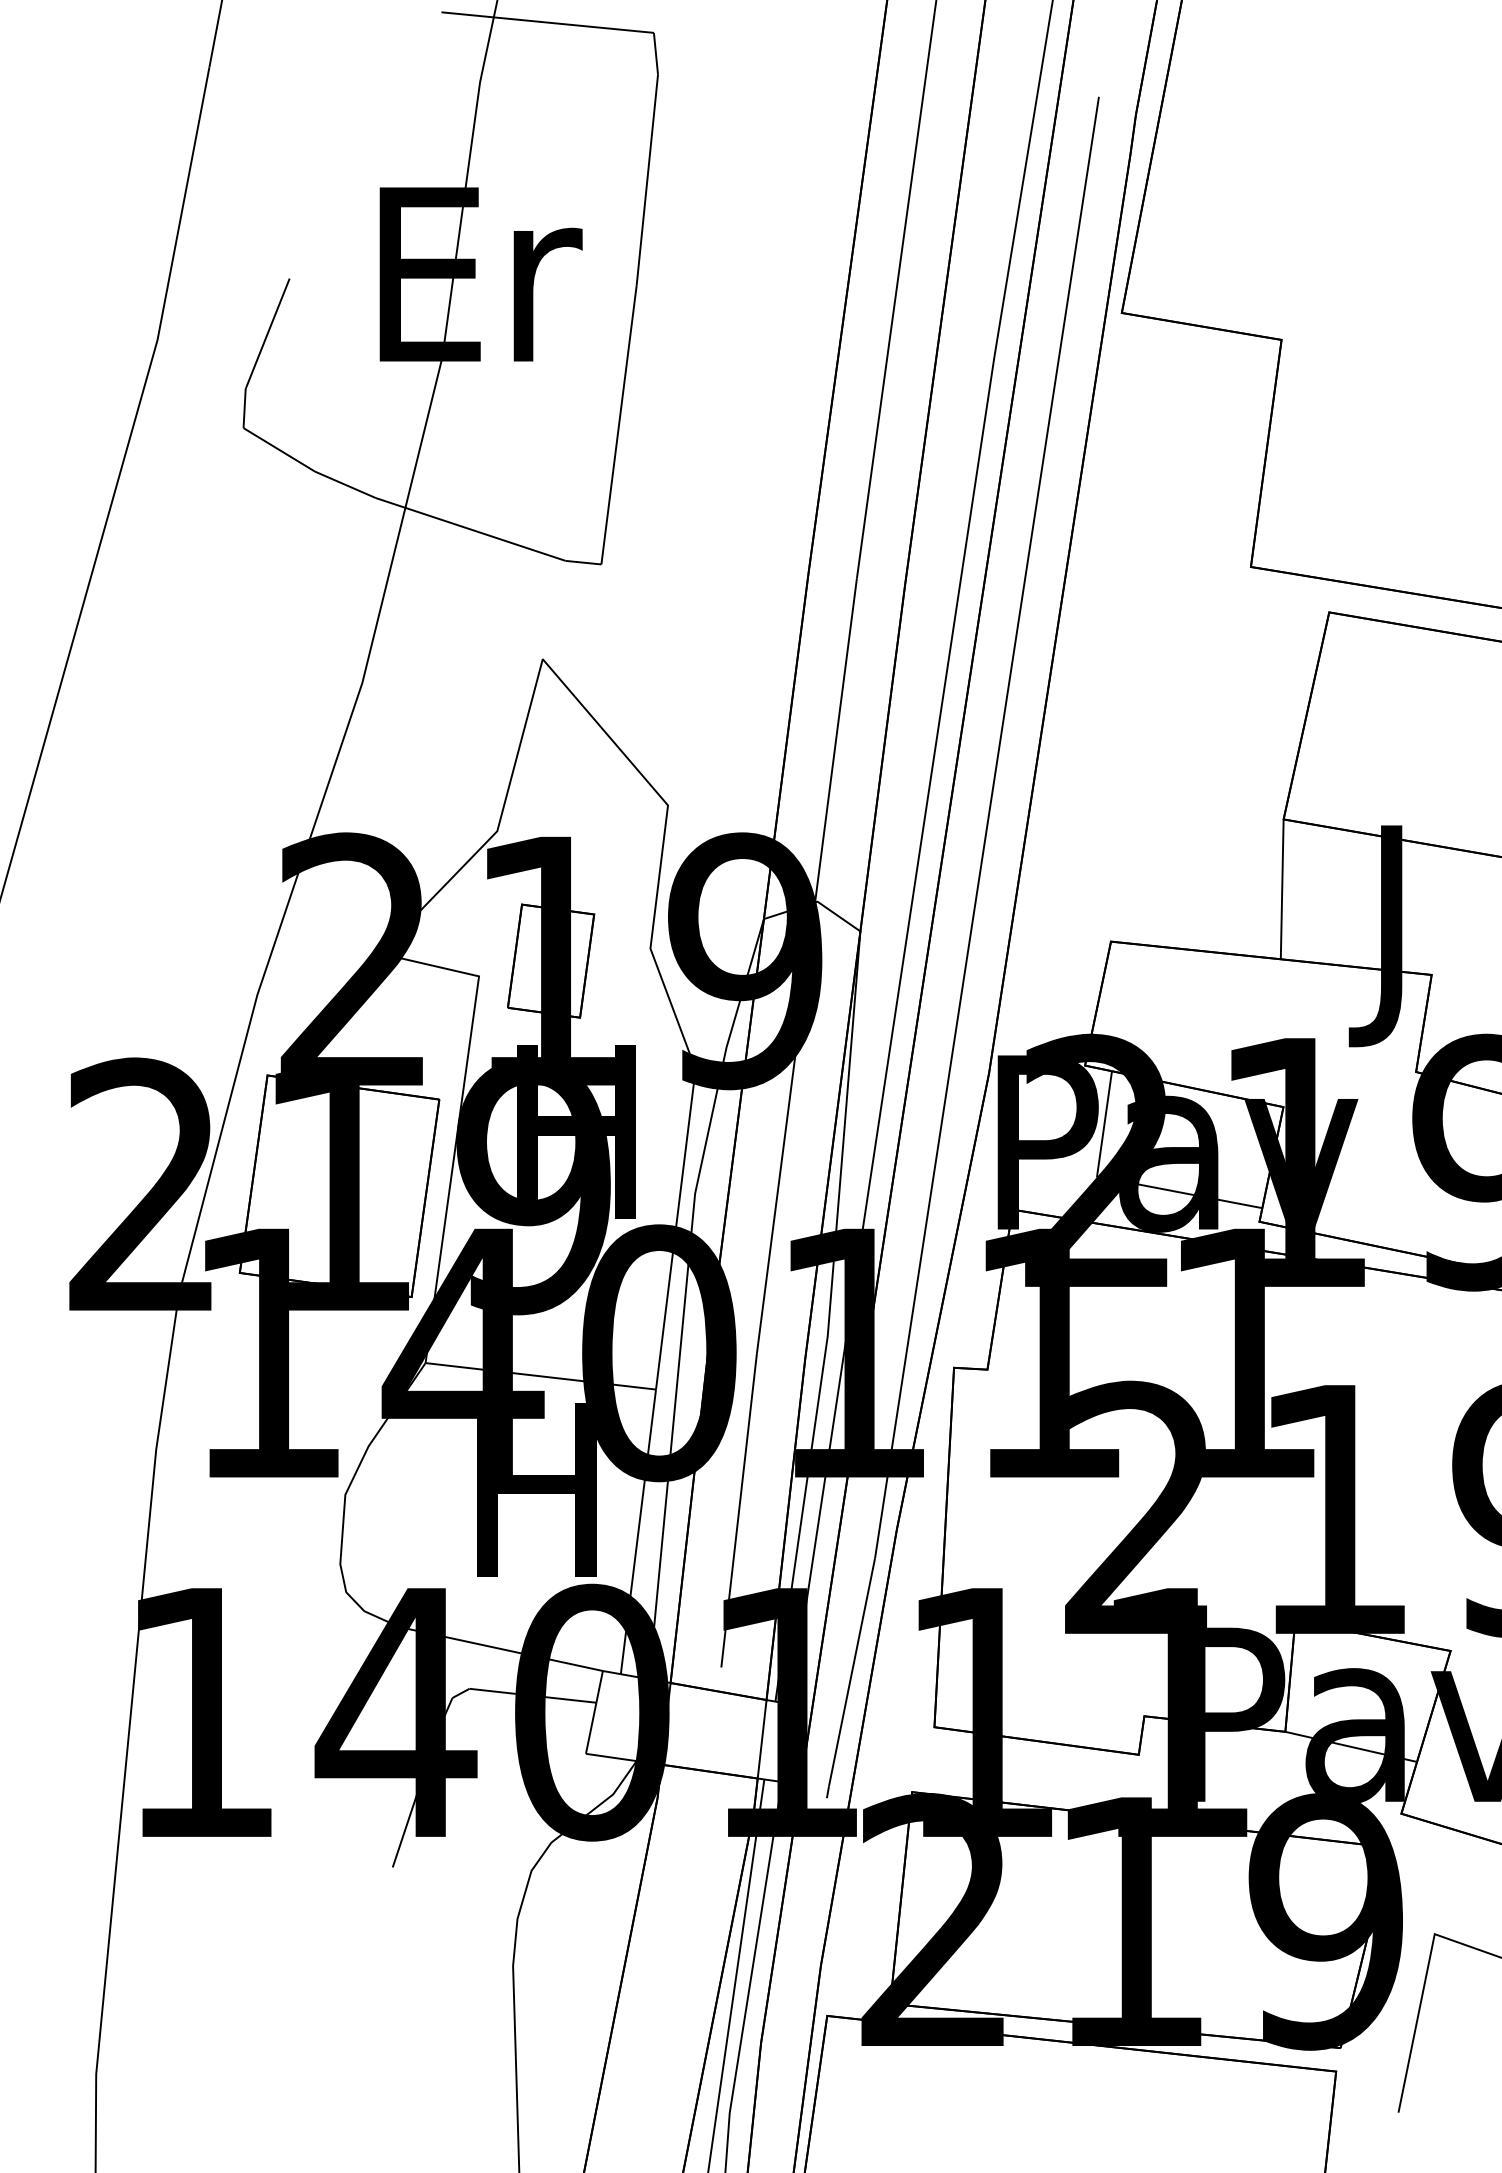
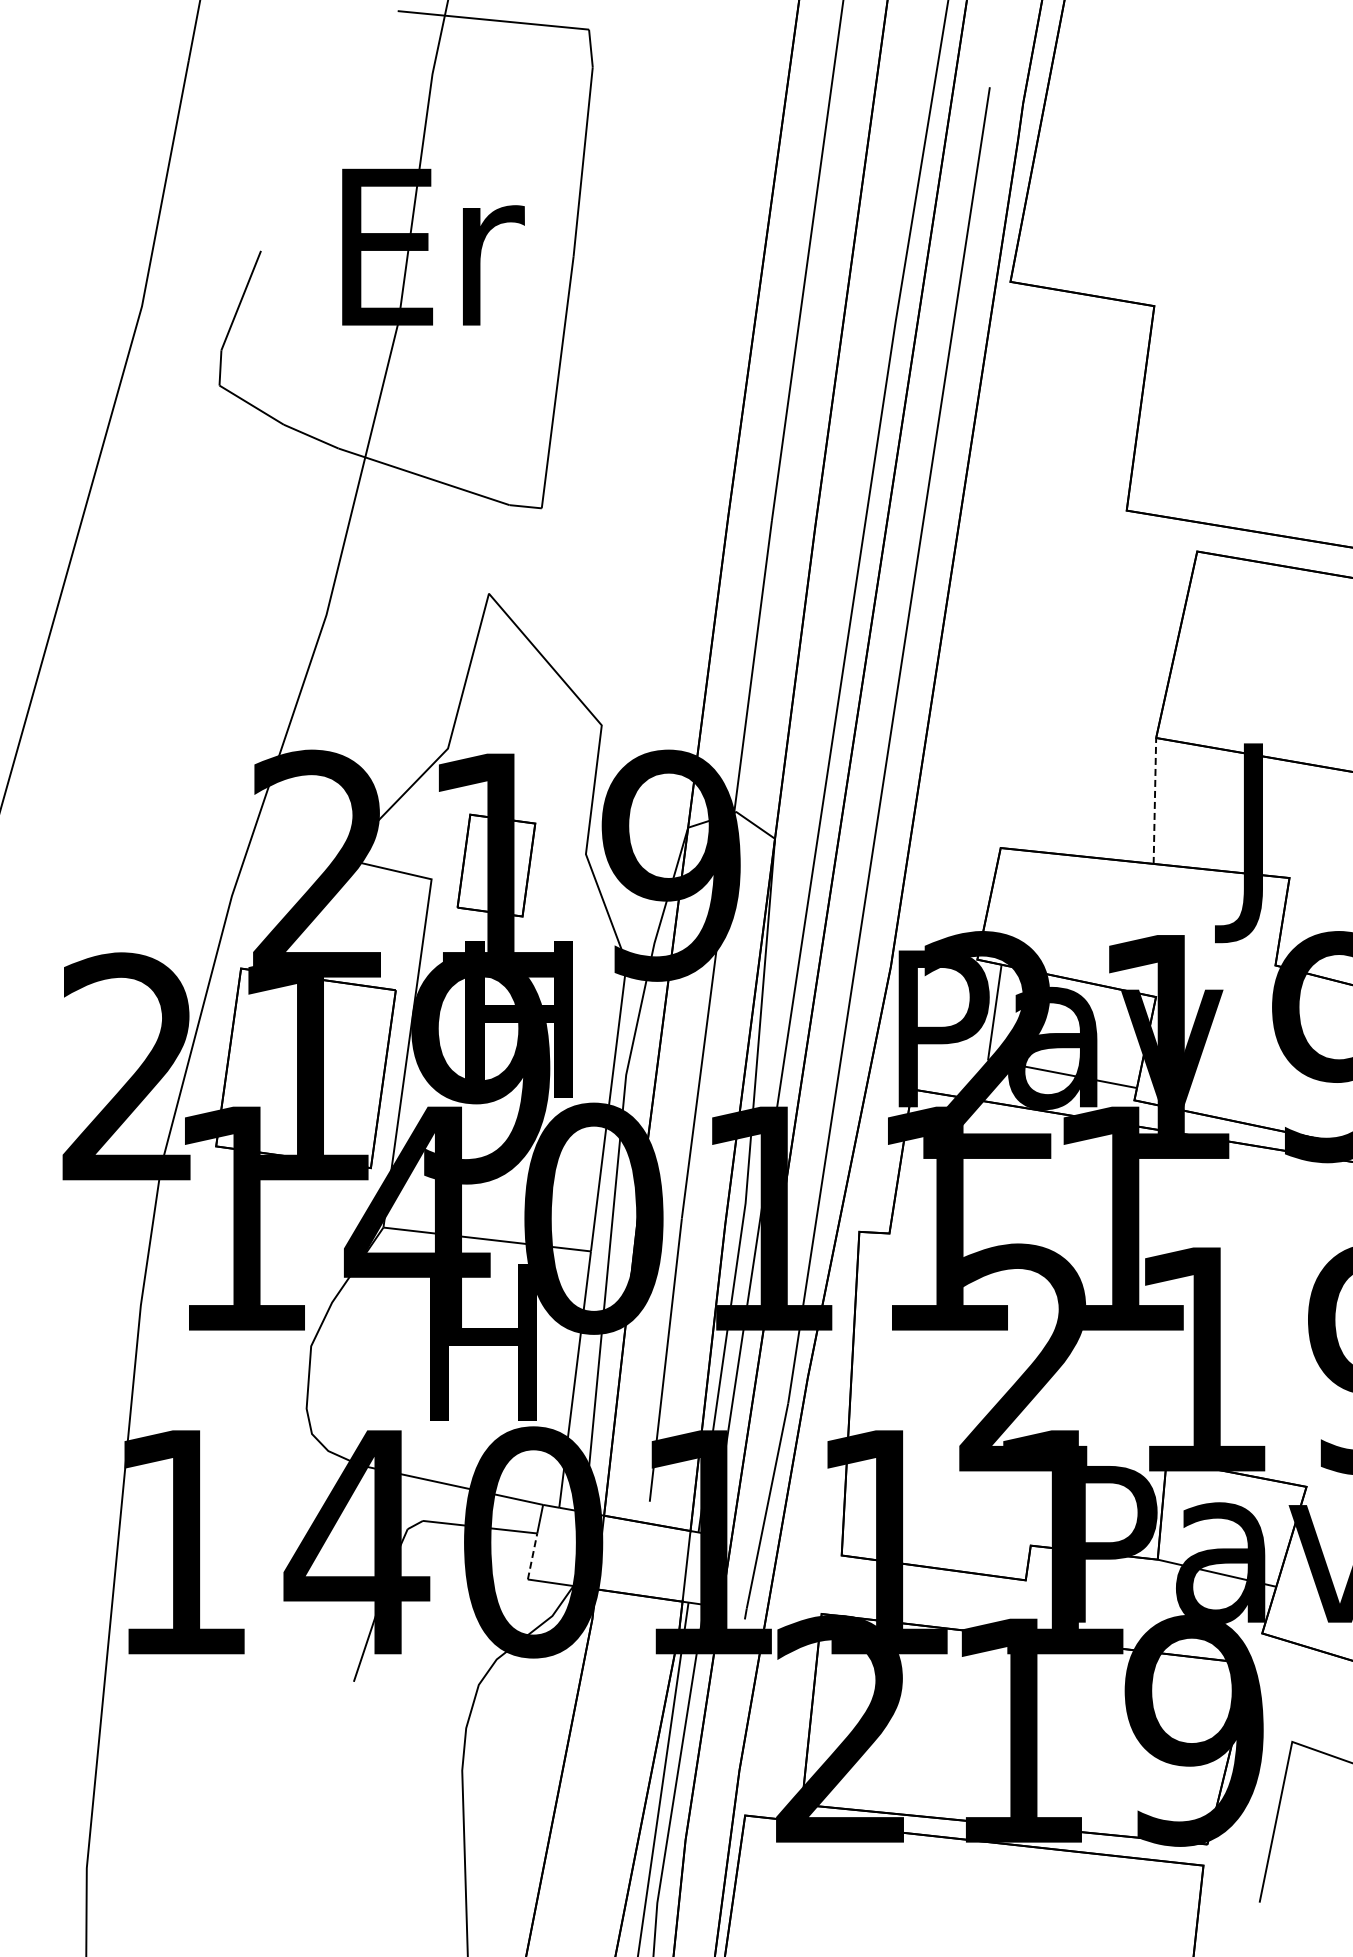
line: (1281, 888) -> (1154, 800), solid -> dashed
line: (591, 1727) -> (532, 1555), solid -> dashed

